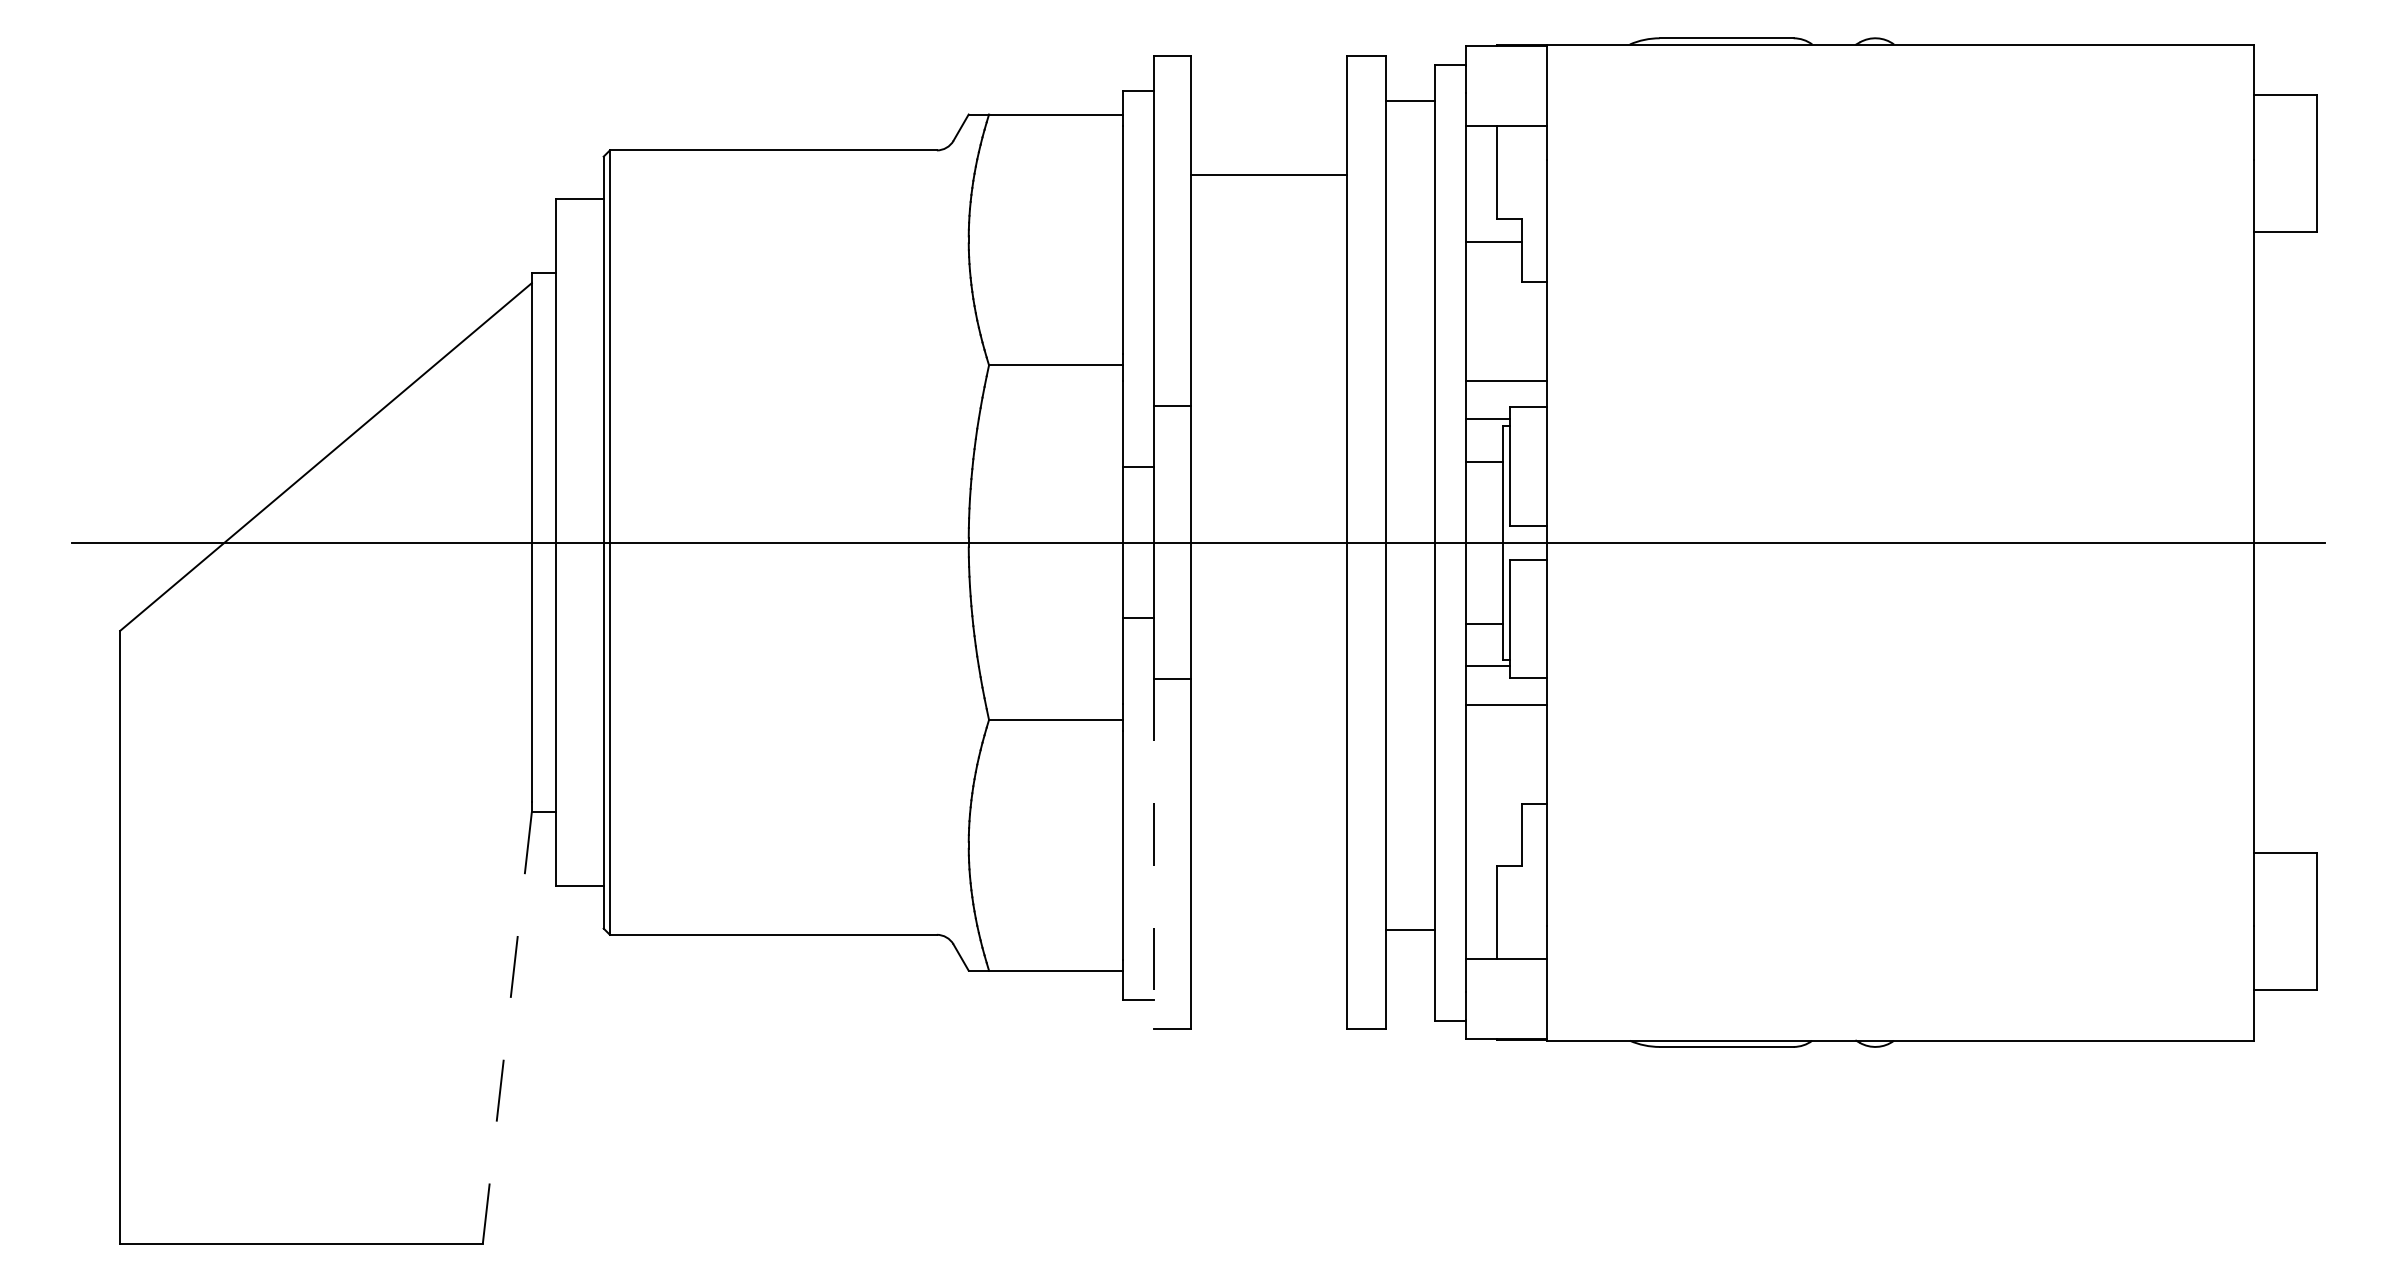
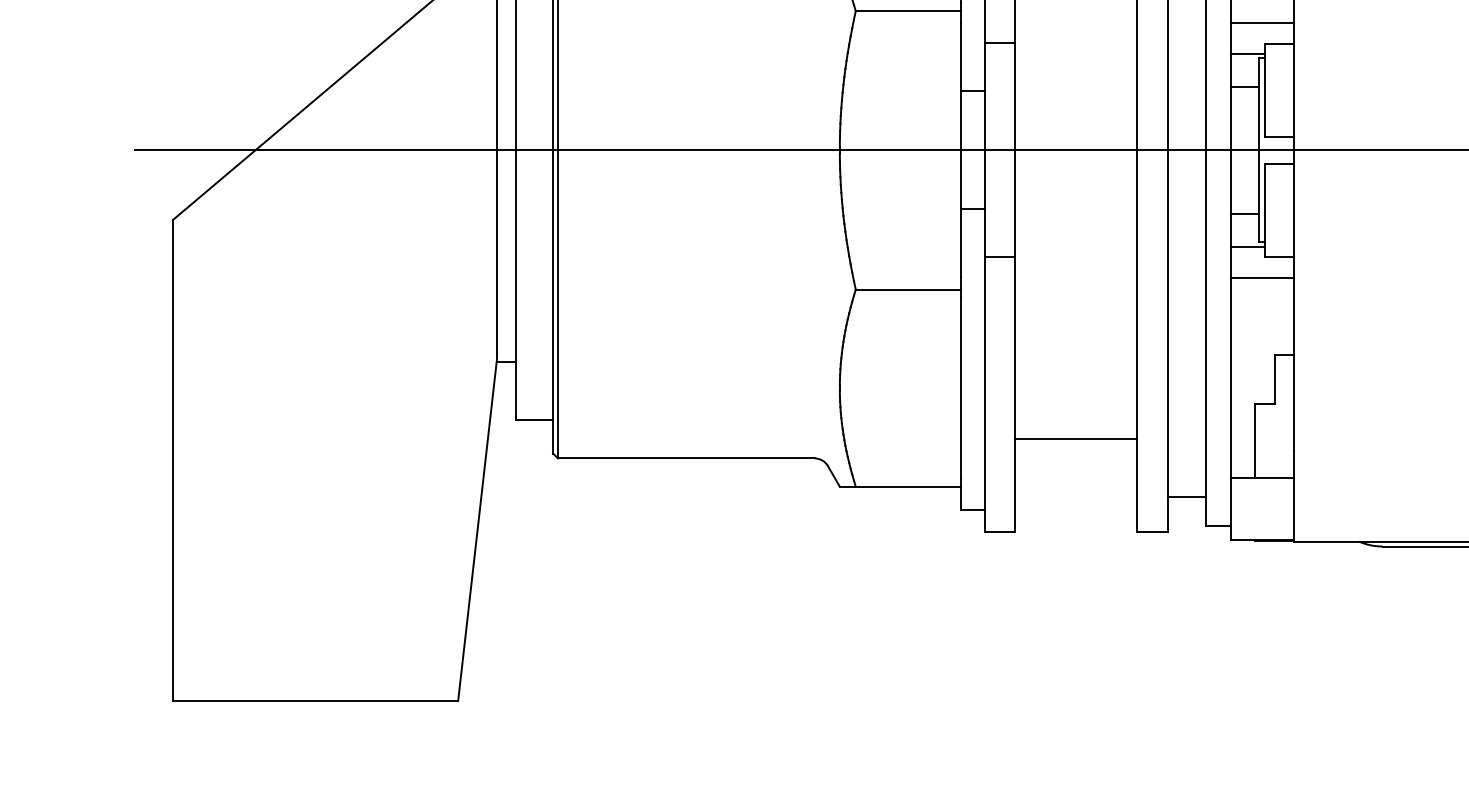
line: (1154, 854) -> (985, 395), dashed -> solid
line: (1269, 909) -> (1076, 438), added
line: (1410, 929) -> (1186, 496), moved
line: (507, 1028) -> (477, 532), dashed -> solid

